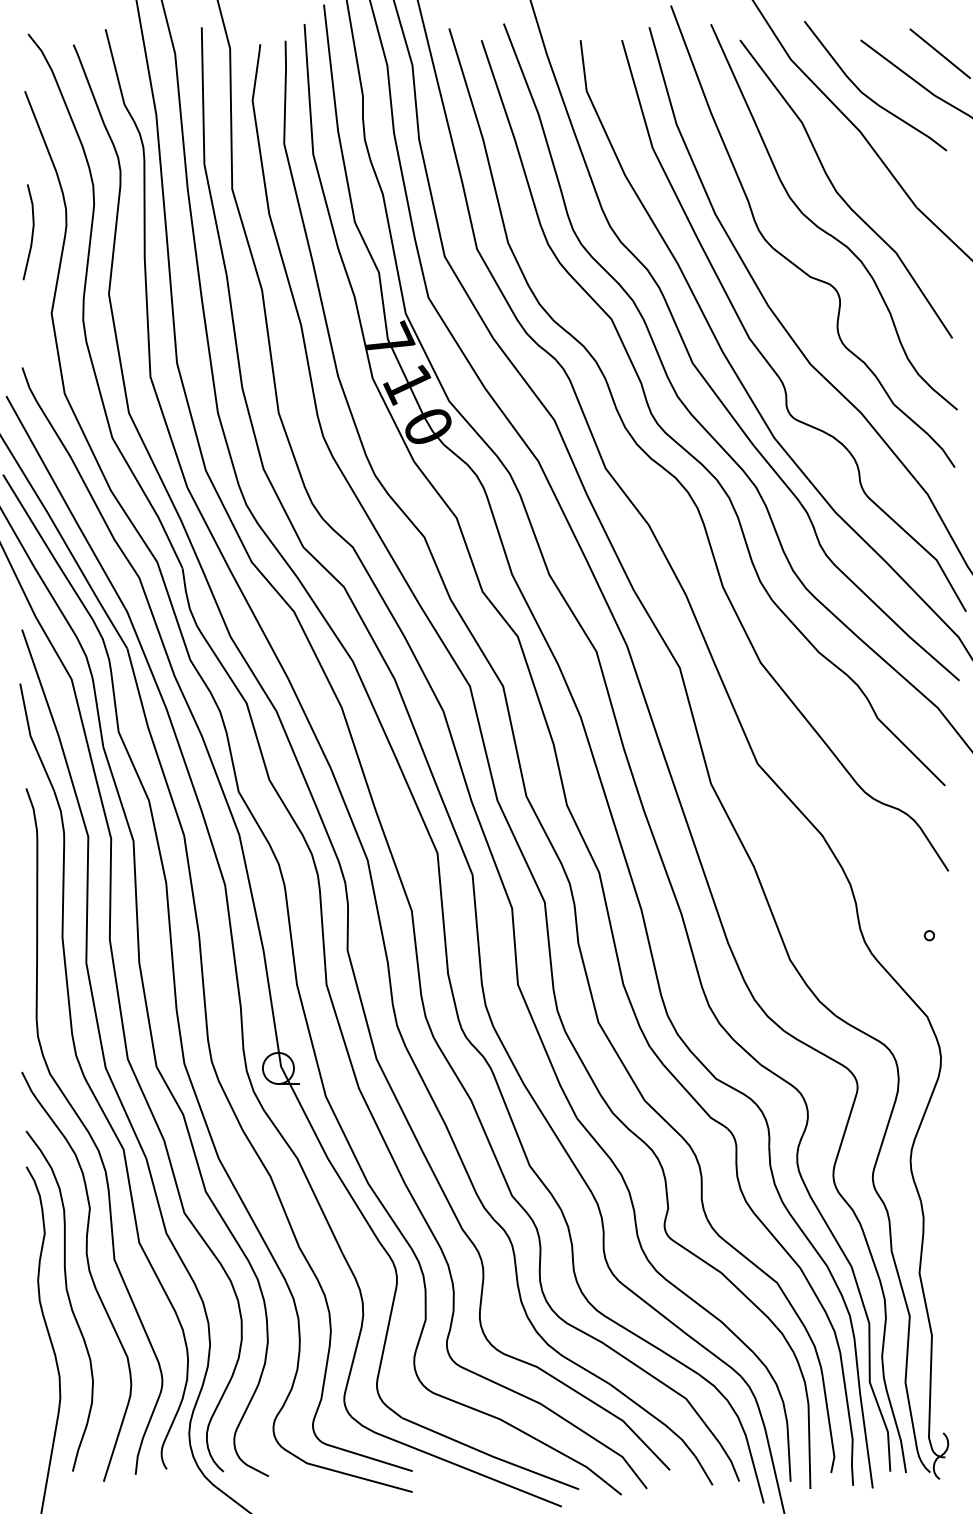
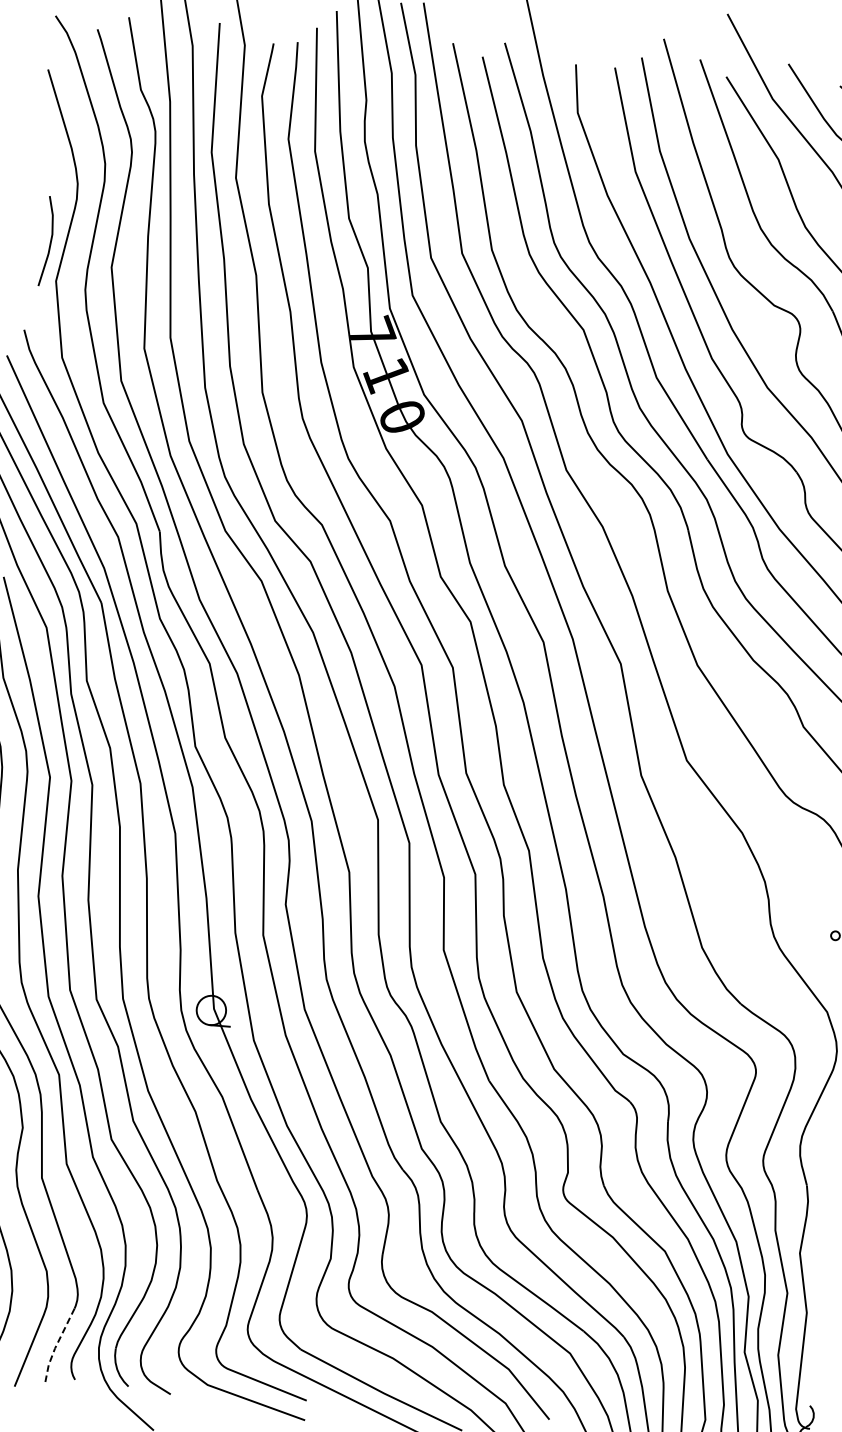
curve: (31, 233) -> (49, 242), moved
line: (144, 1435) -> (56, 1346), solid -> dashed

